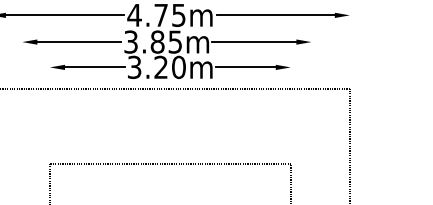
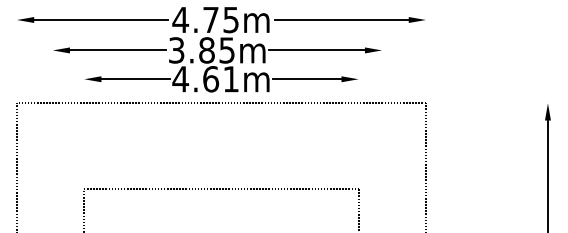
text: (156, 67) -> (205, 79), 3.20m -> 4.61m

